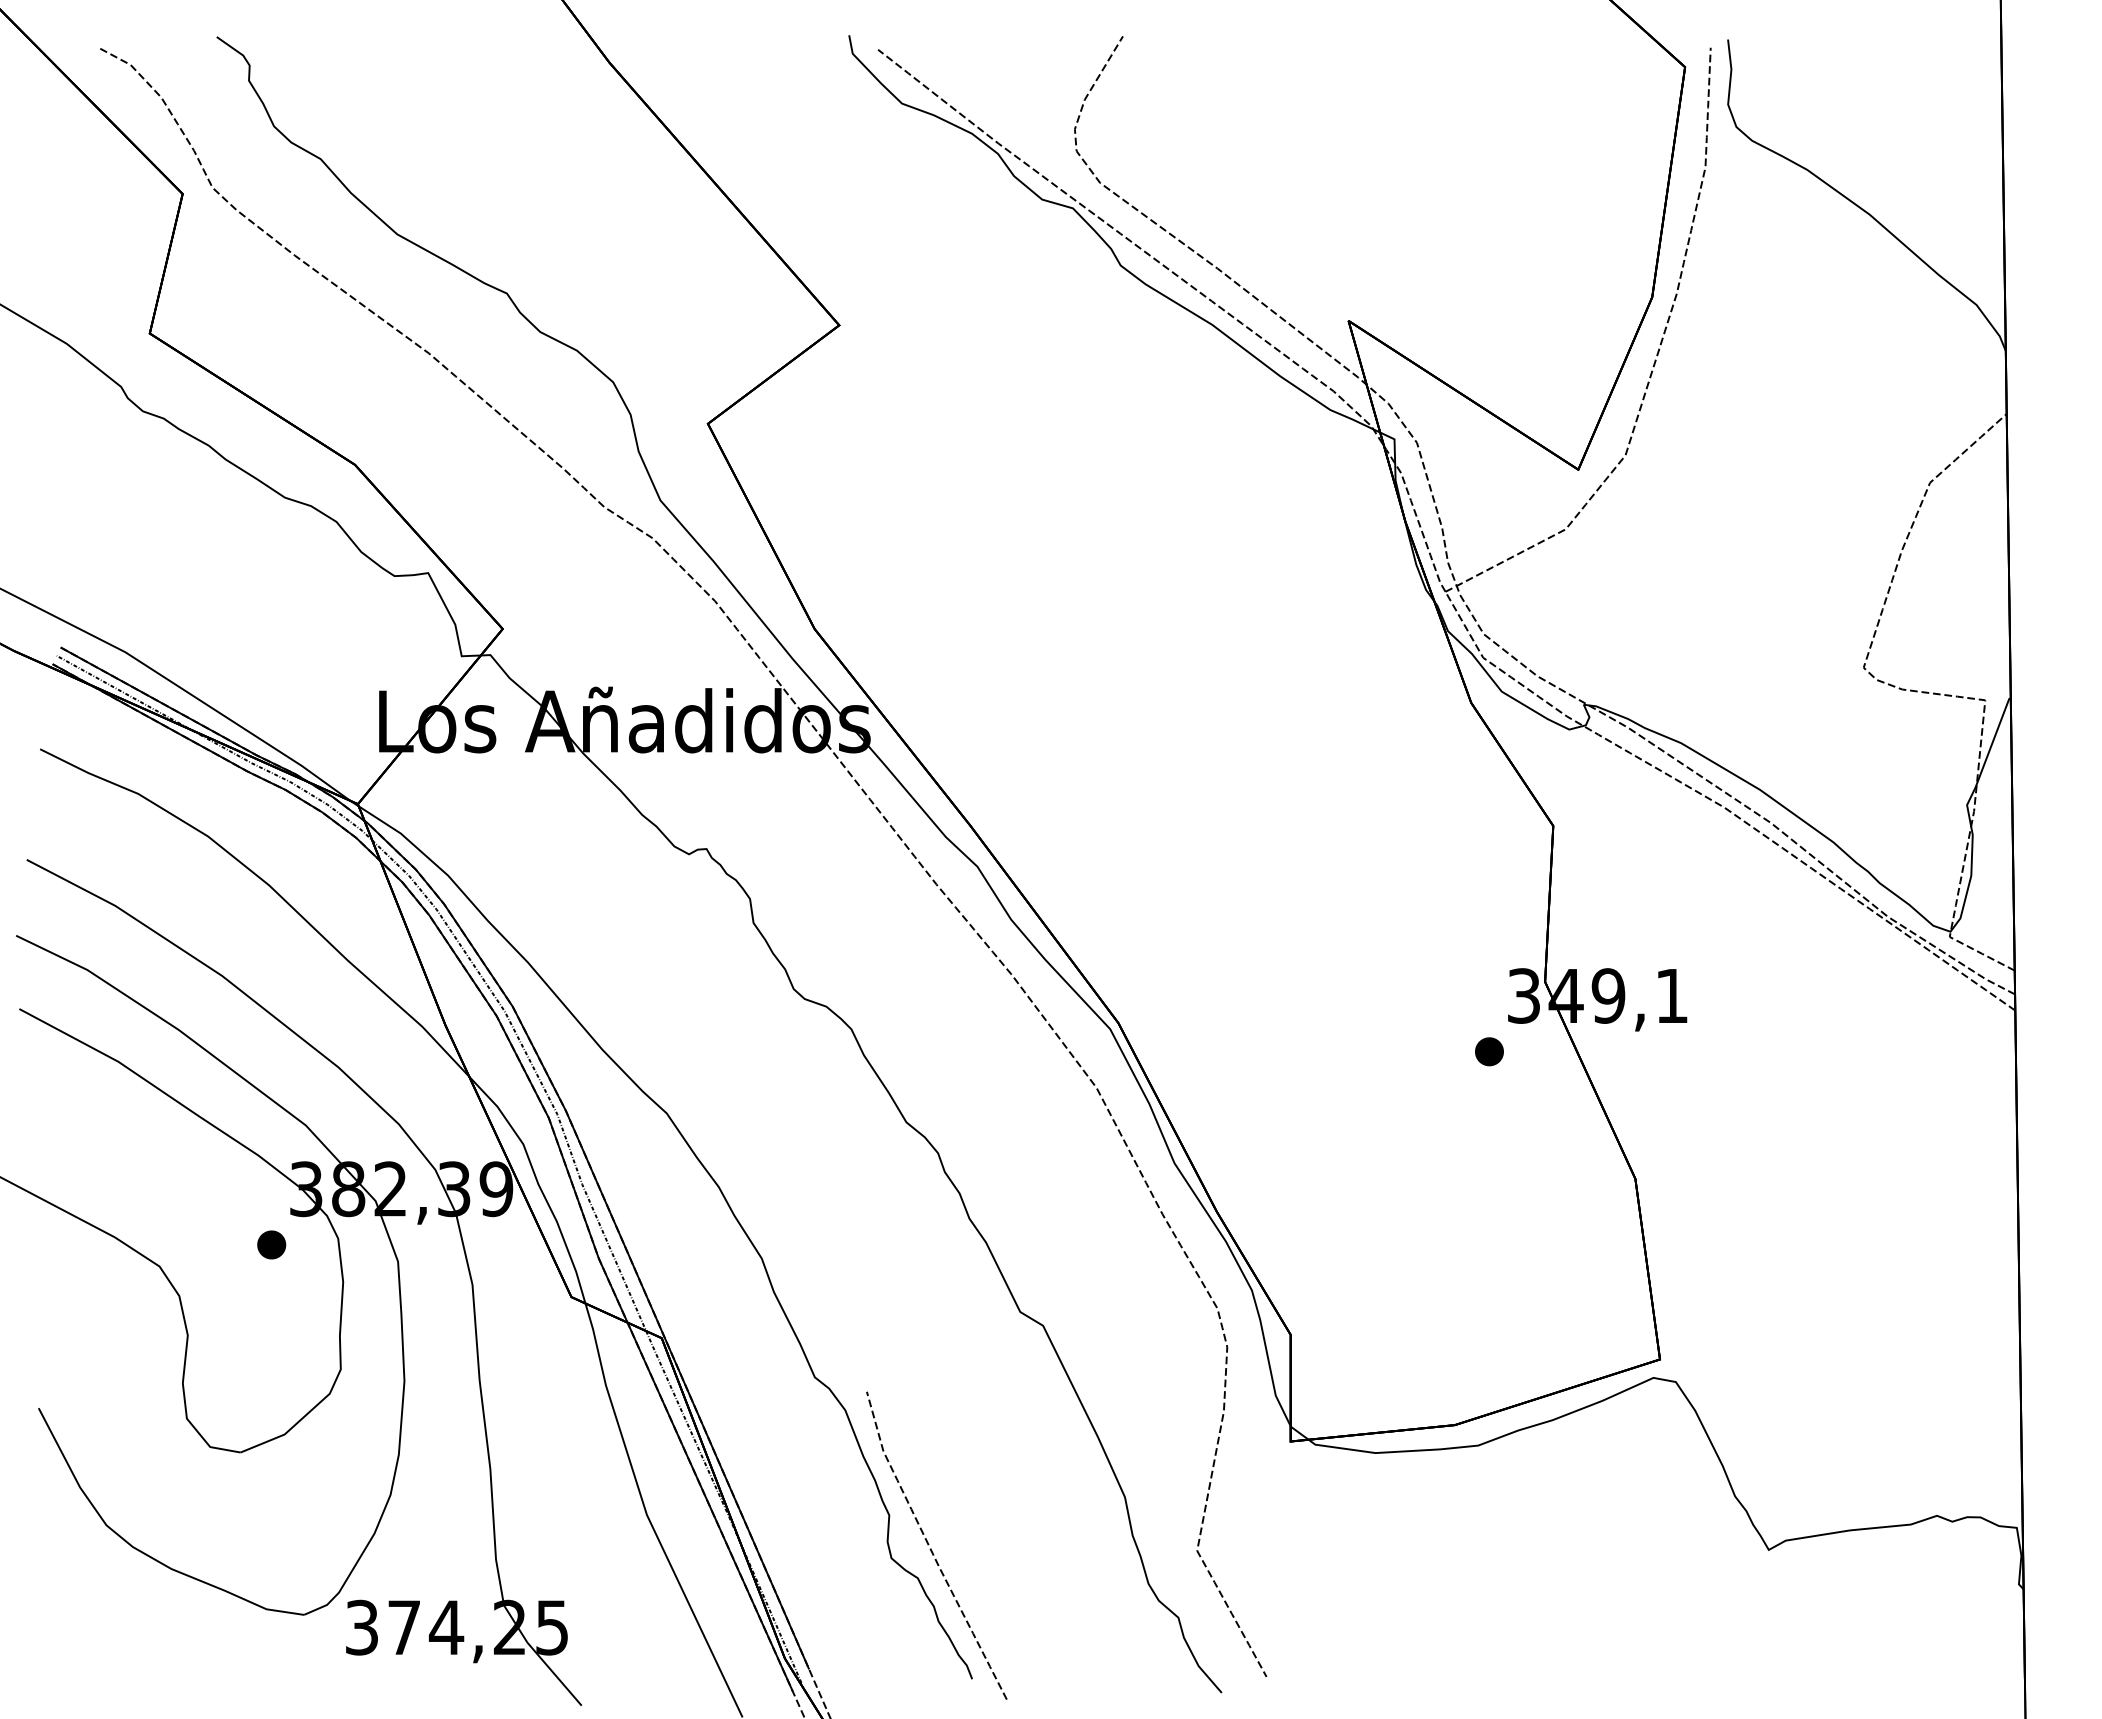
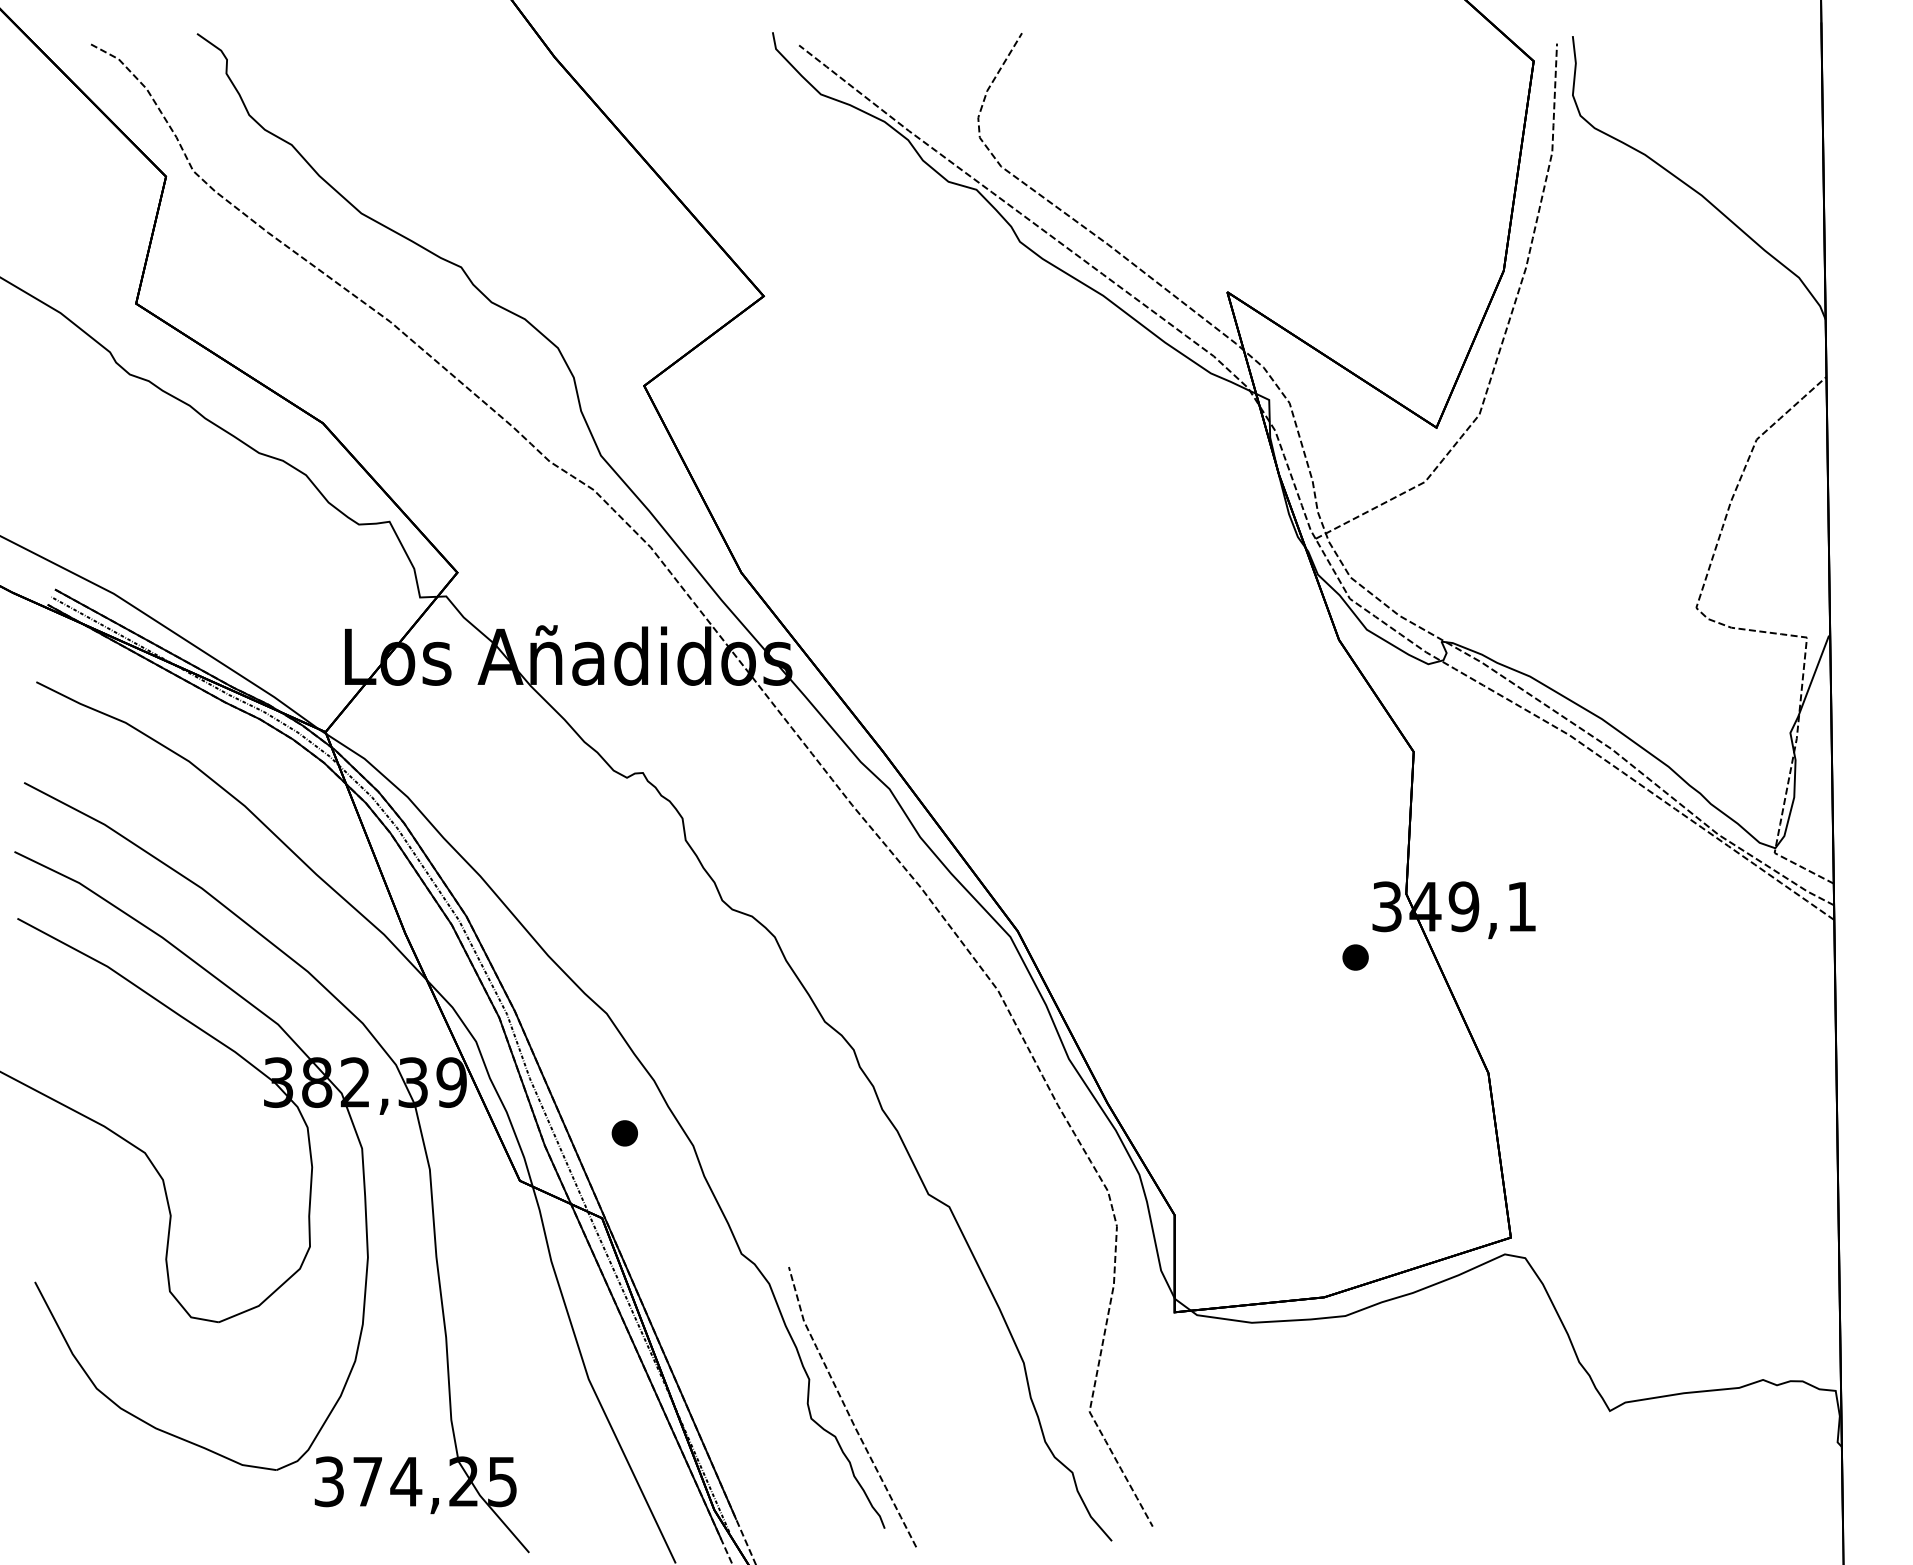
part: (271, 1244) -> (624, 1132), moved

